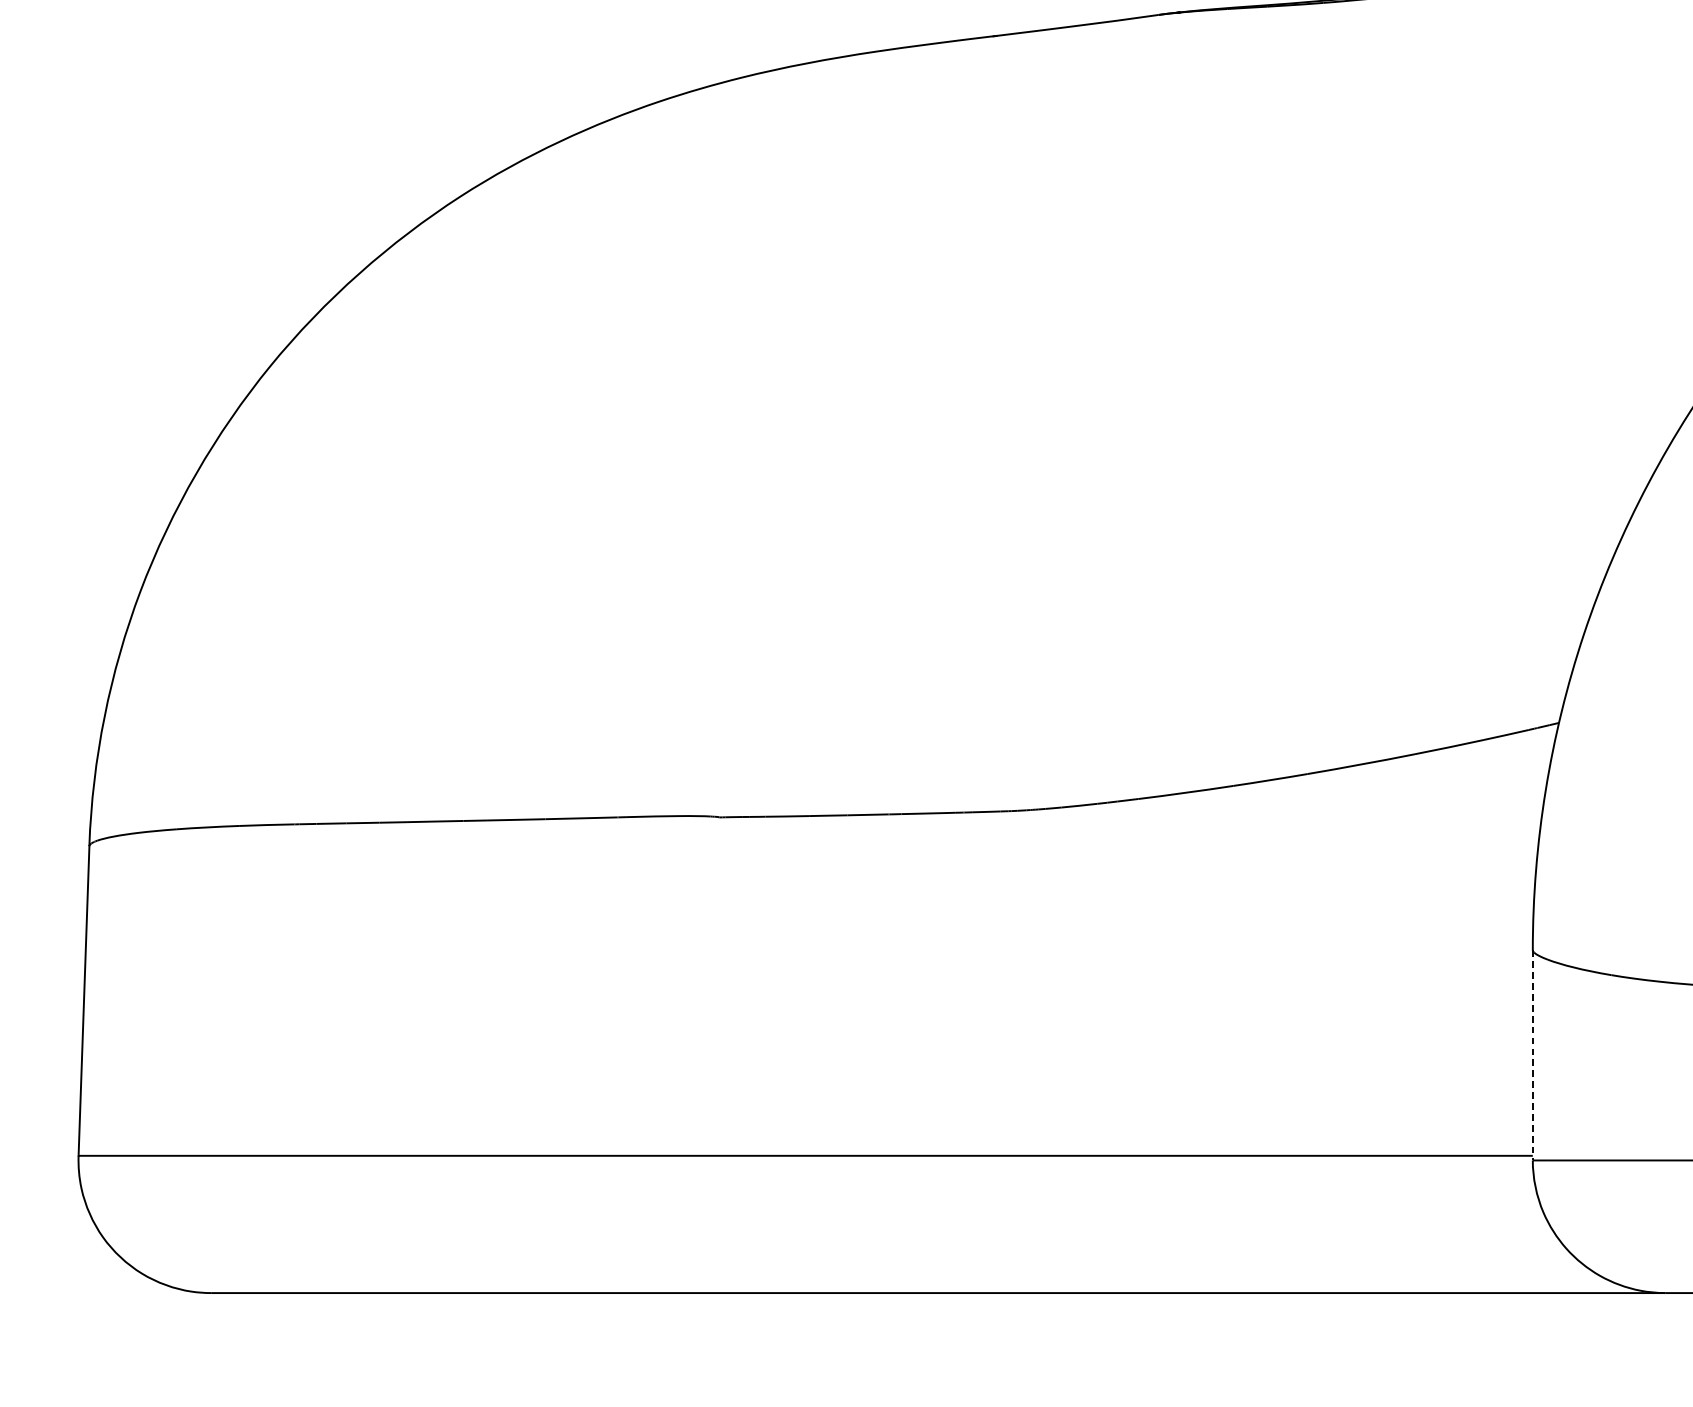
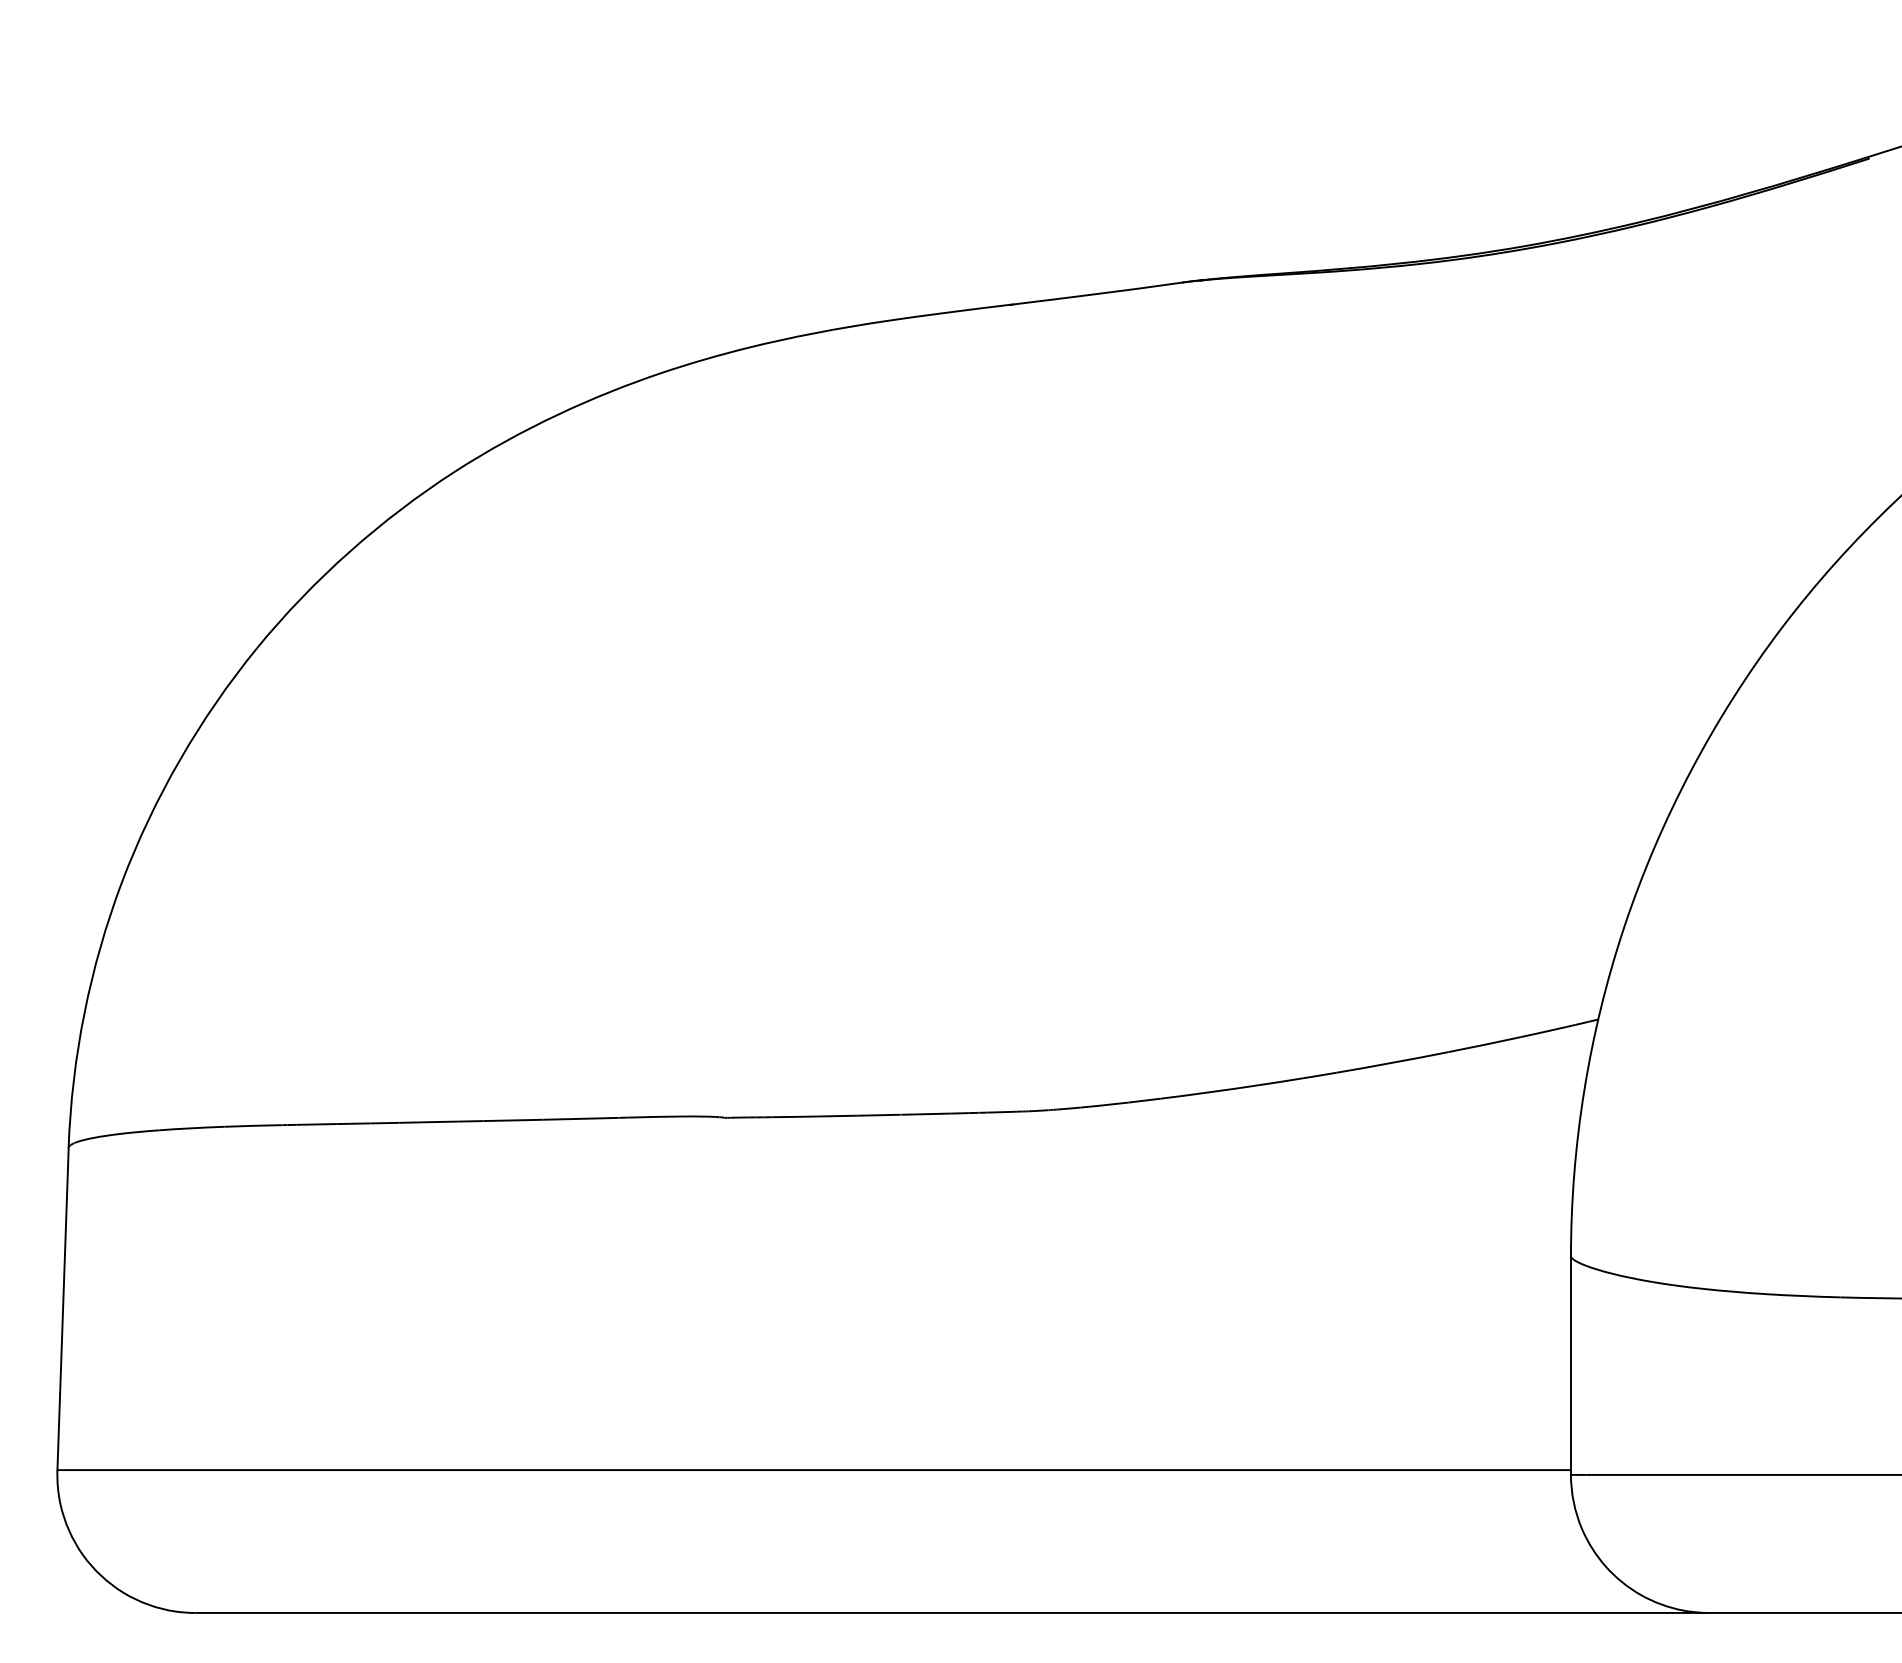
line: (1532, 1056) -> (1570, 1366), dashed -> solid

